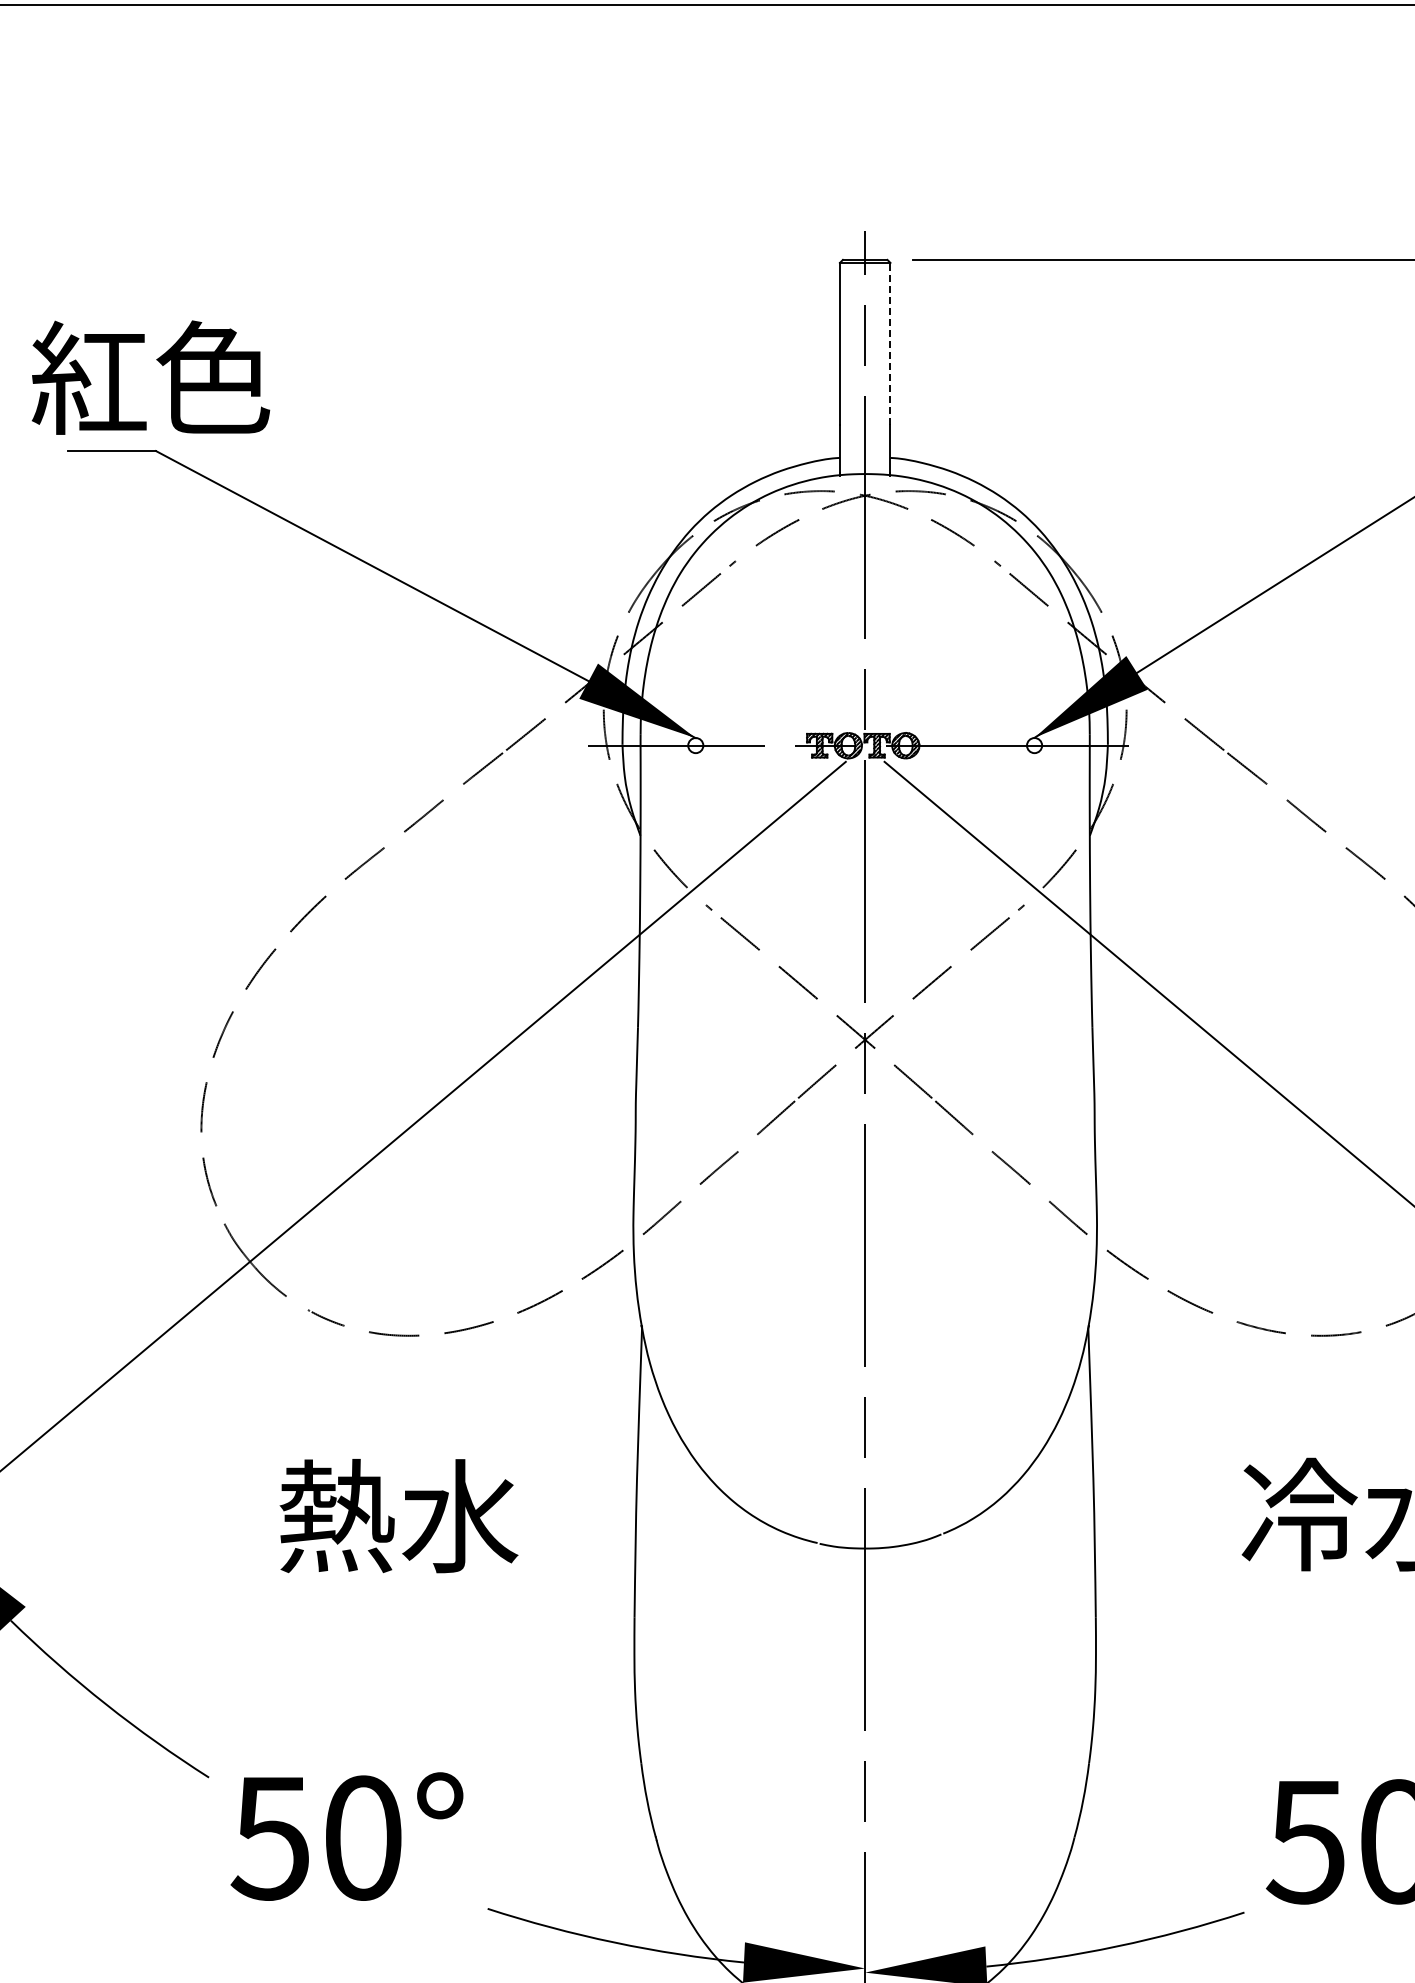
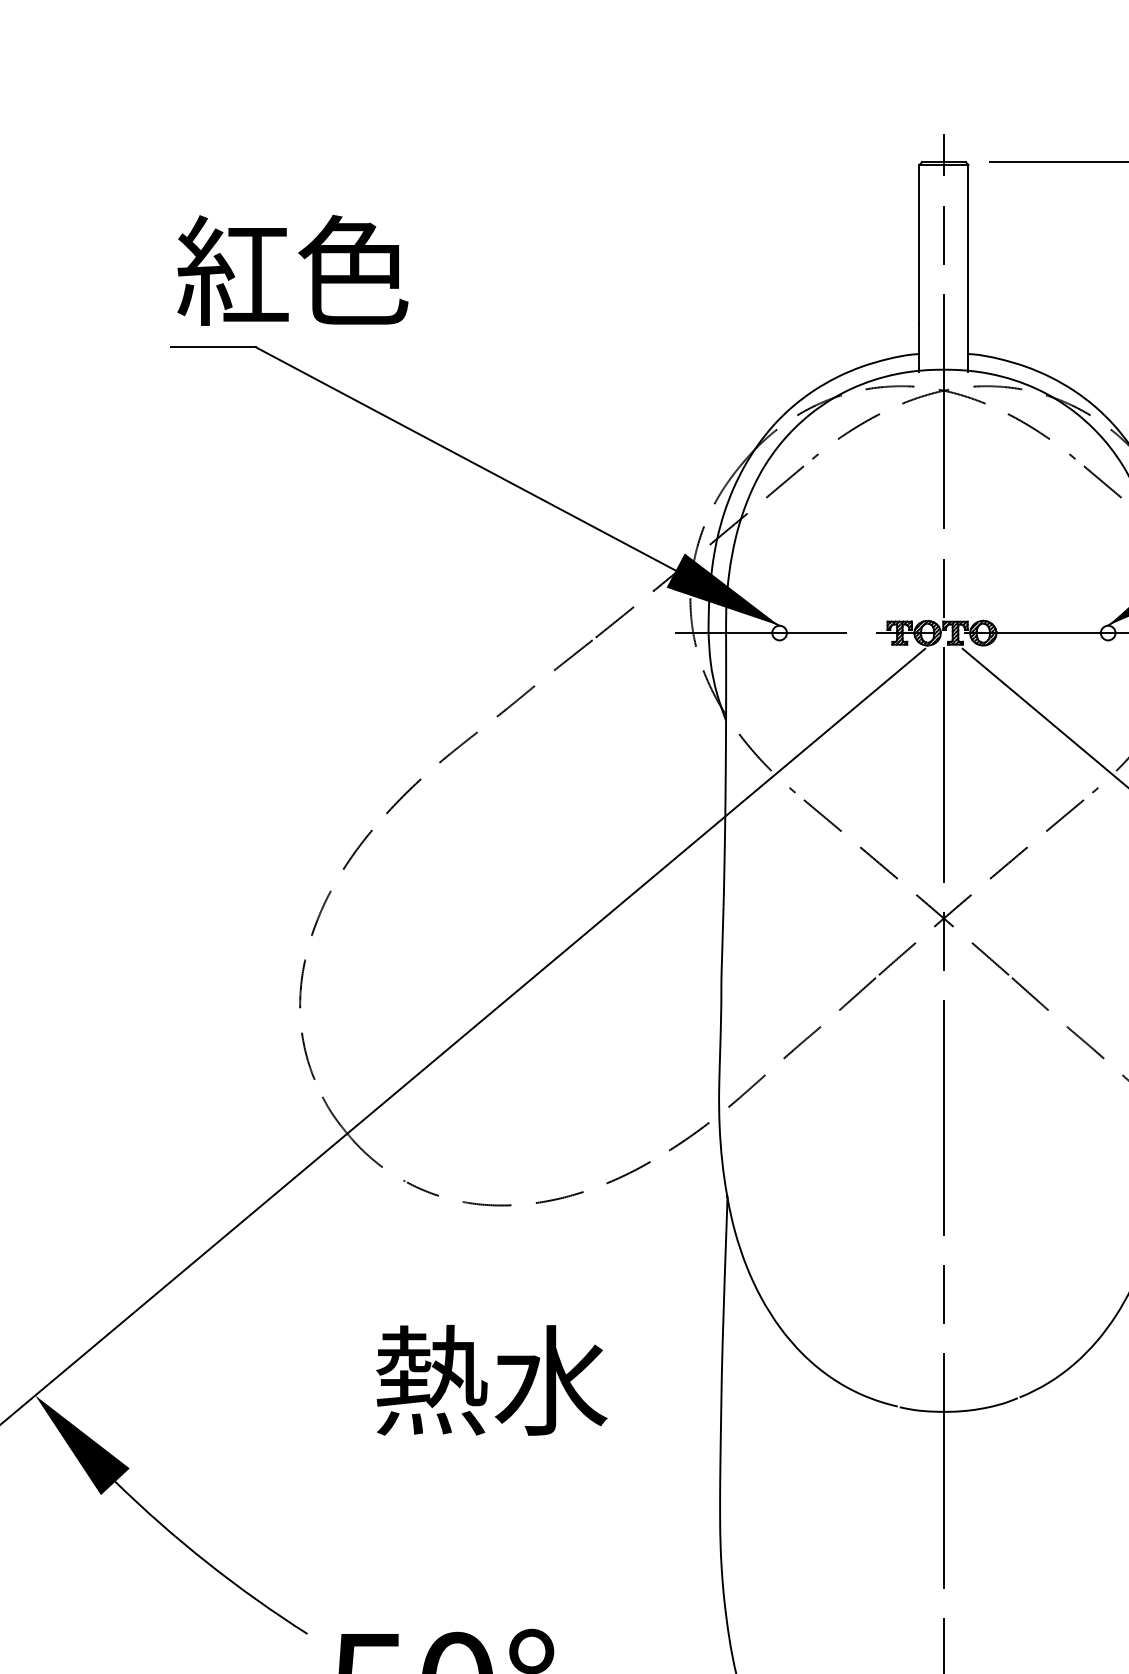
line: (890, 343) -> (968, 243), dashed -> solid
text: (150, 377) -> (292, 270), moved

